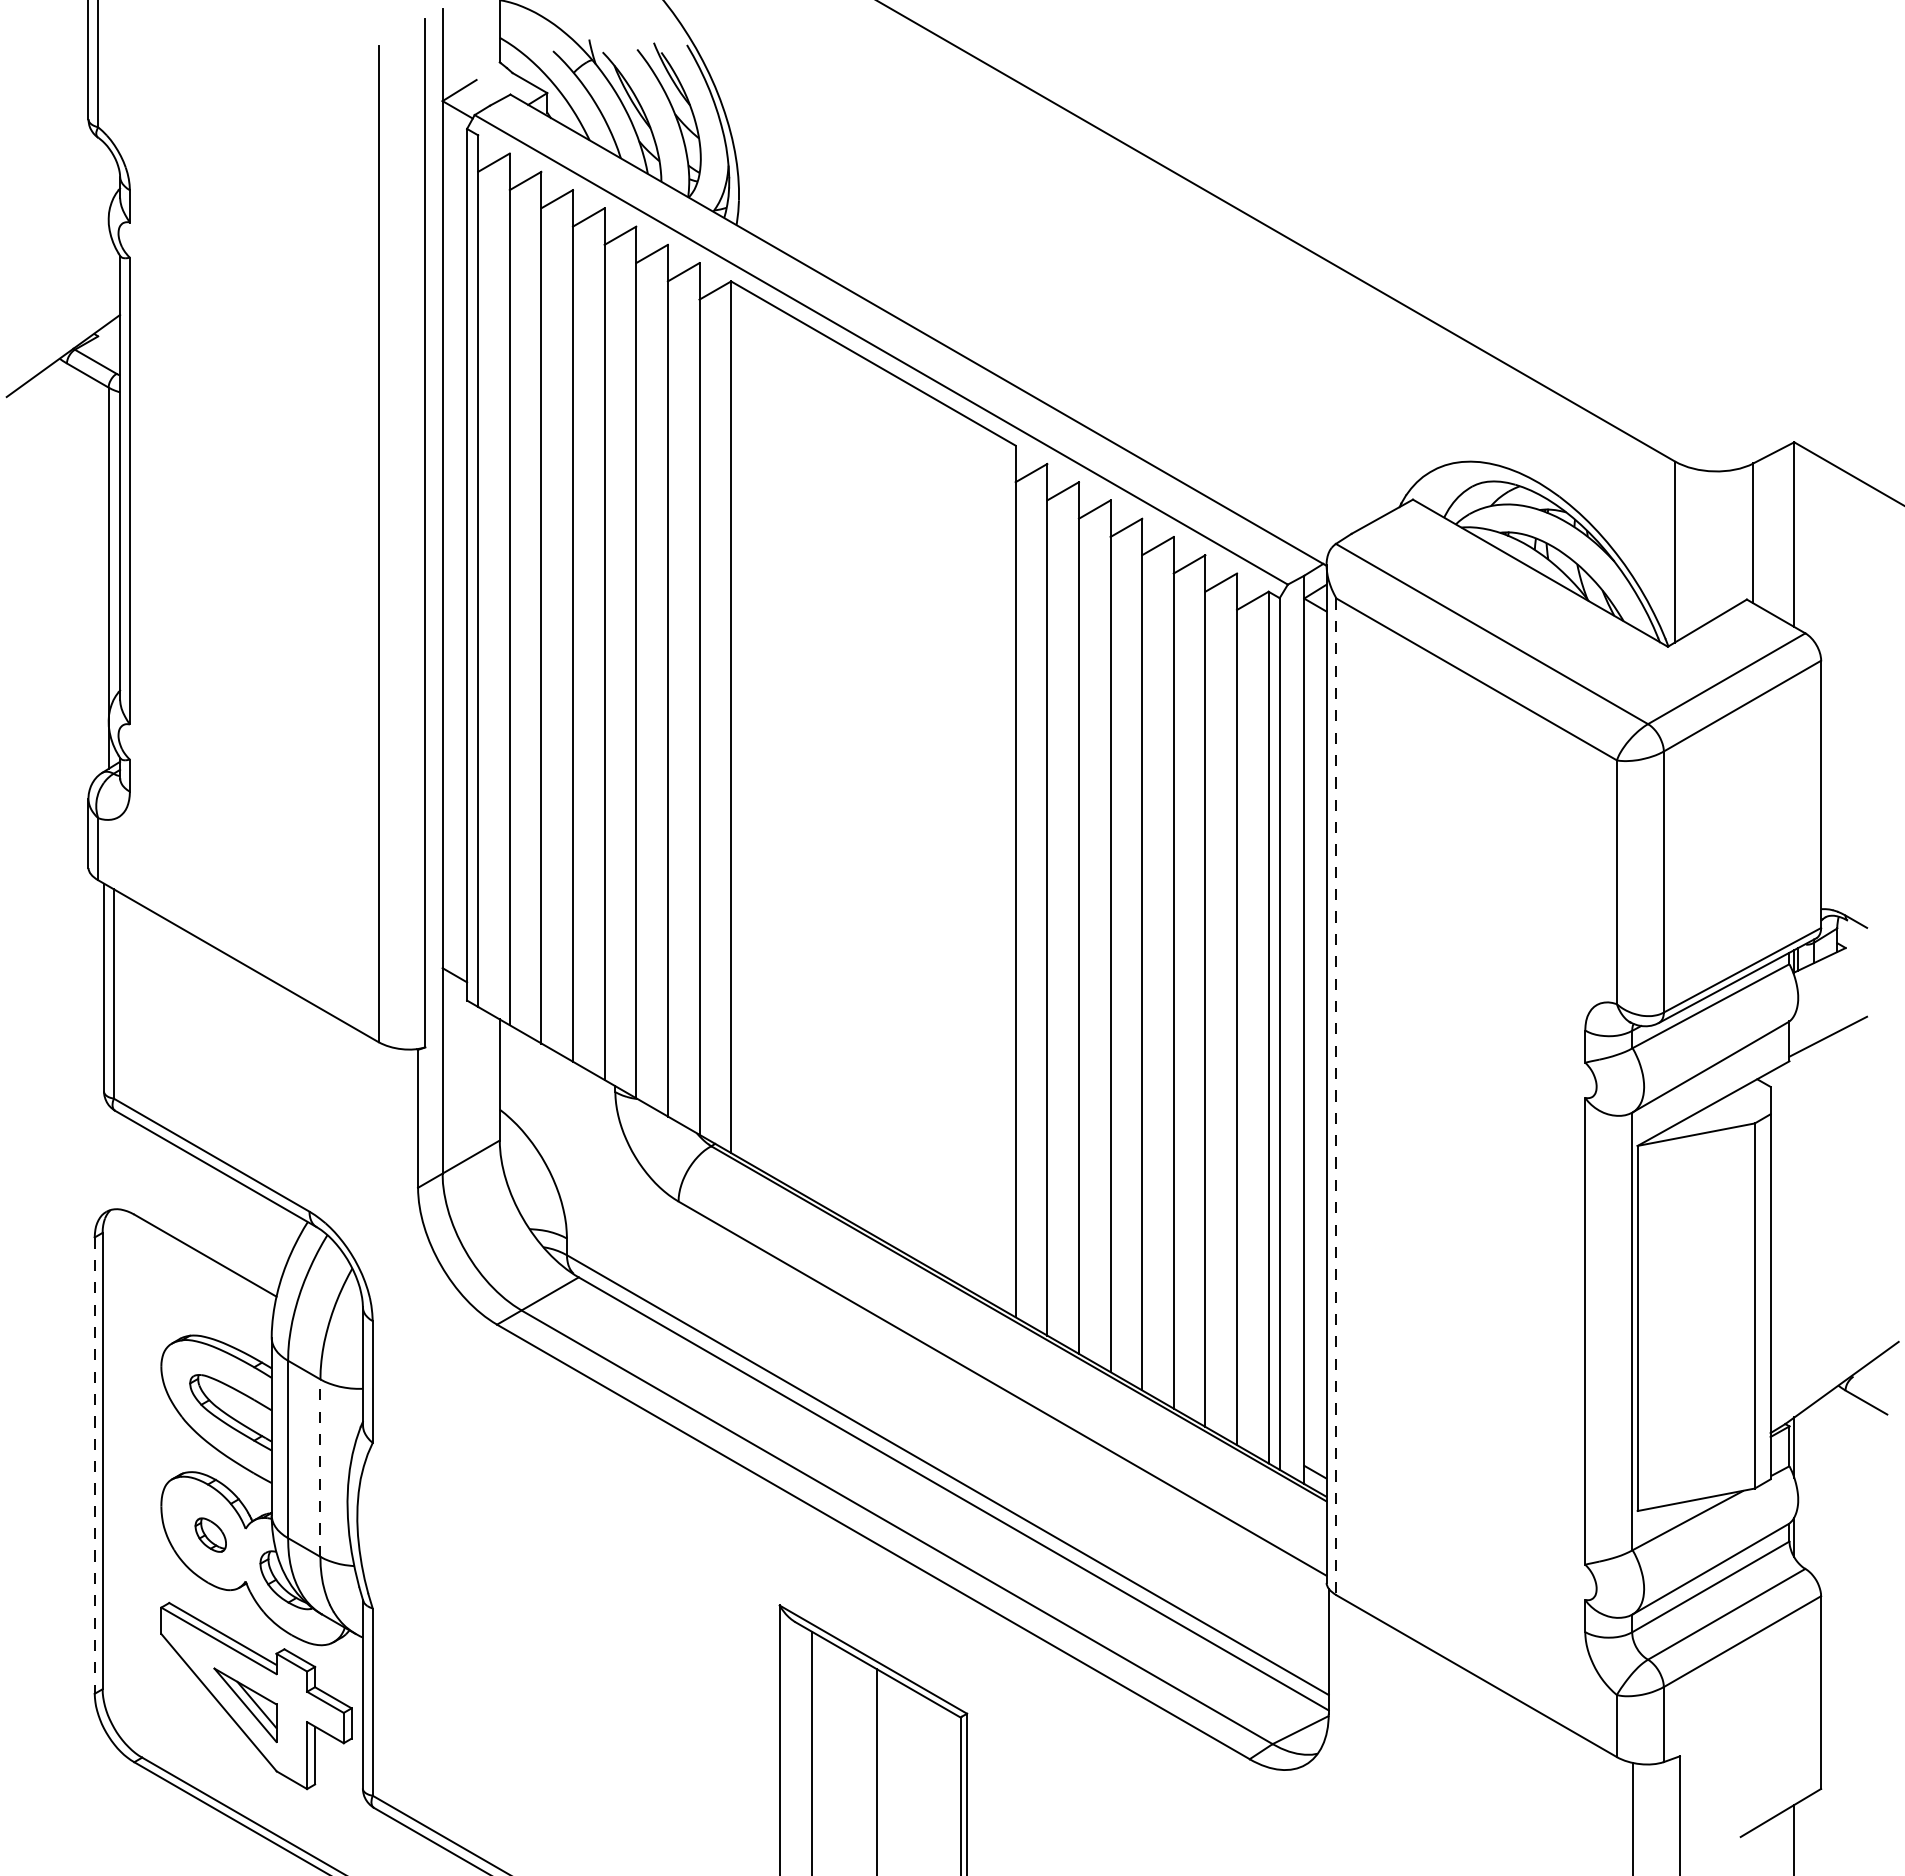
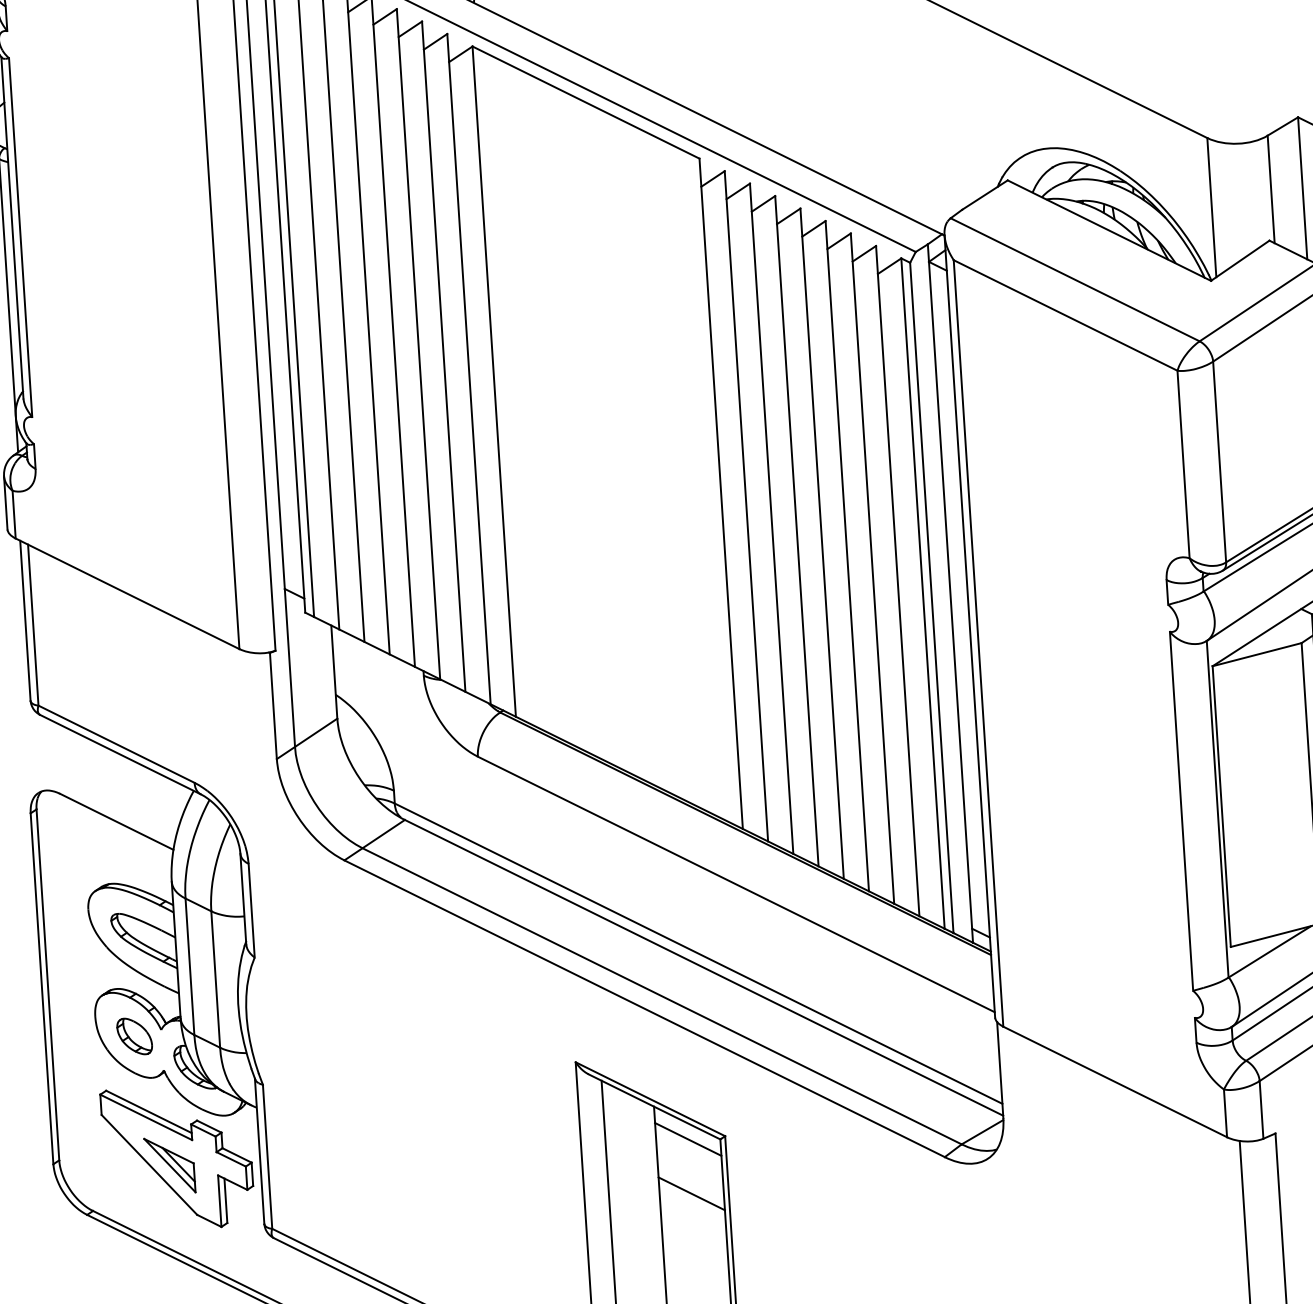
line: (1336, 1097) -> (978, 643), dashed -> solid
line: (94, 1466) -> (41, 989), dashed -> solid
line: (320, 1468) -> (215, 979), dashed -> solid
part: (210, 1534) -> (134, 1036), size x1.43
line: (918, 1714) -> (687, 1139), added
line: (918, 1785) -> (691, 1193), added

